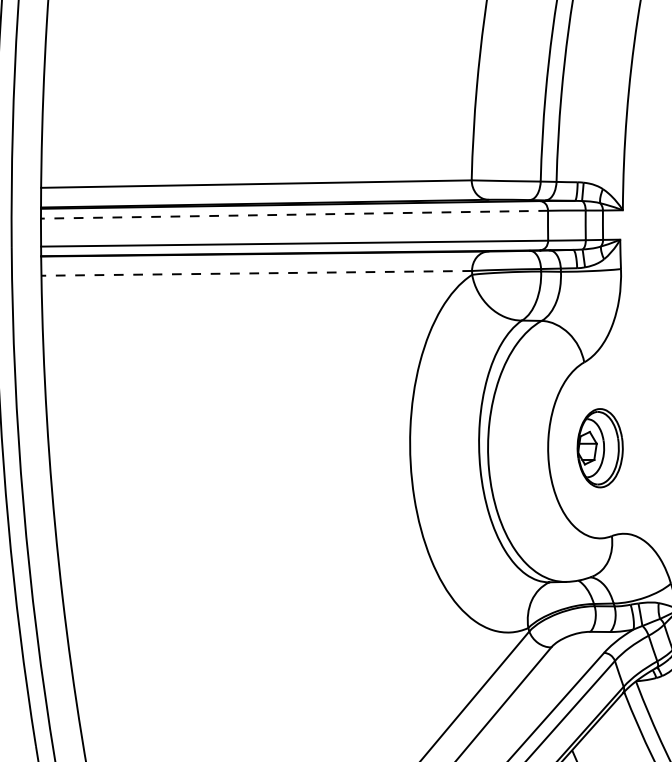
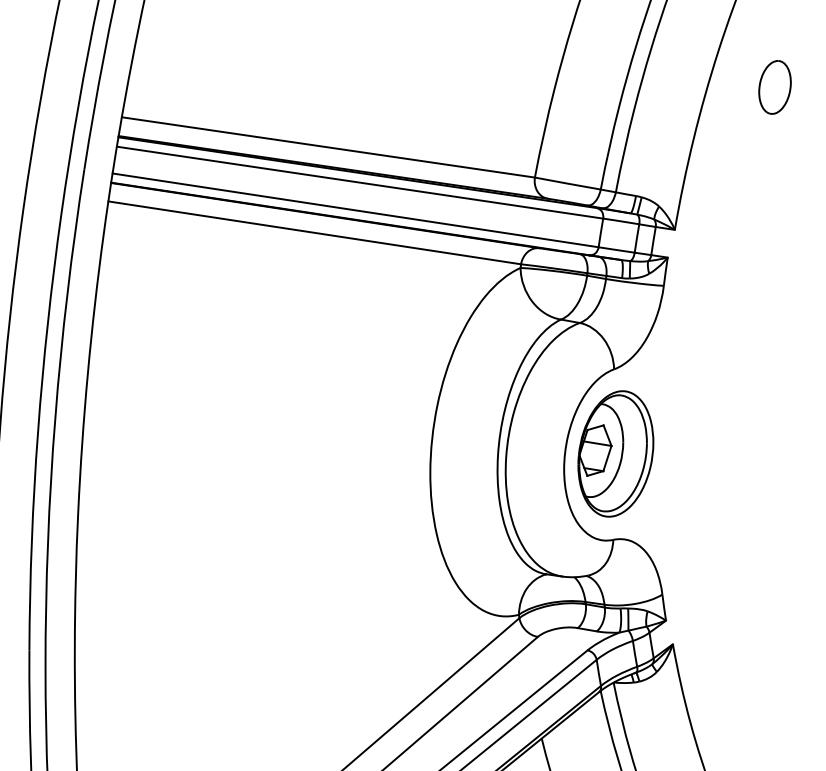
line: (294, 214) -> (360, 182), dashed -> solid
line: (256, 273) -> (314, 232), dashed -> solid
part: (599, 447) -> (615, 453), size x1.67

